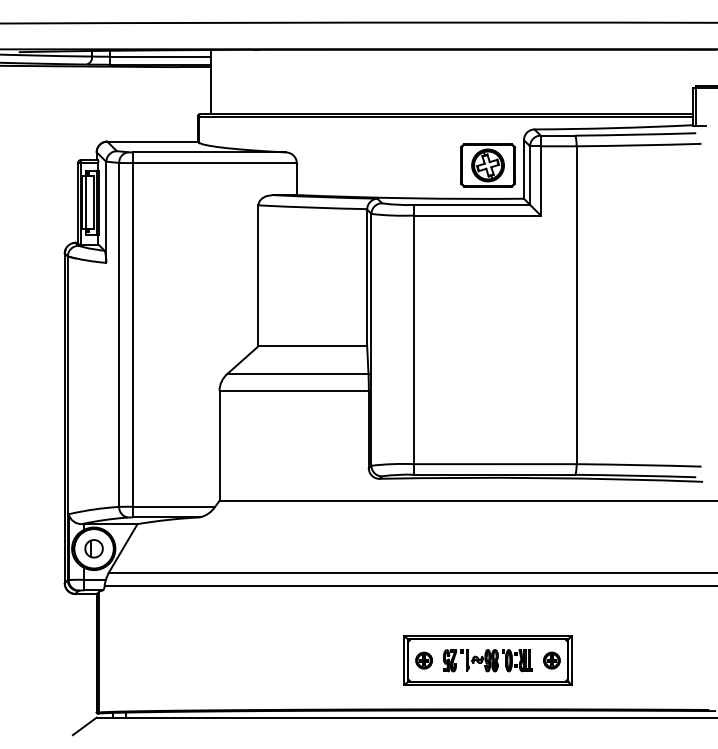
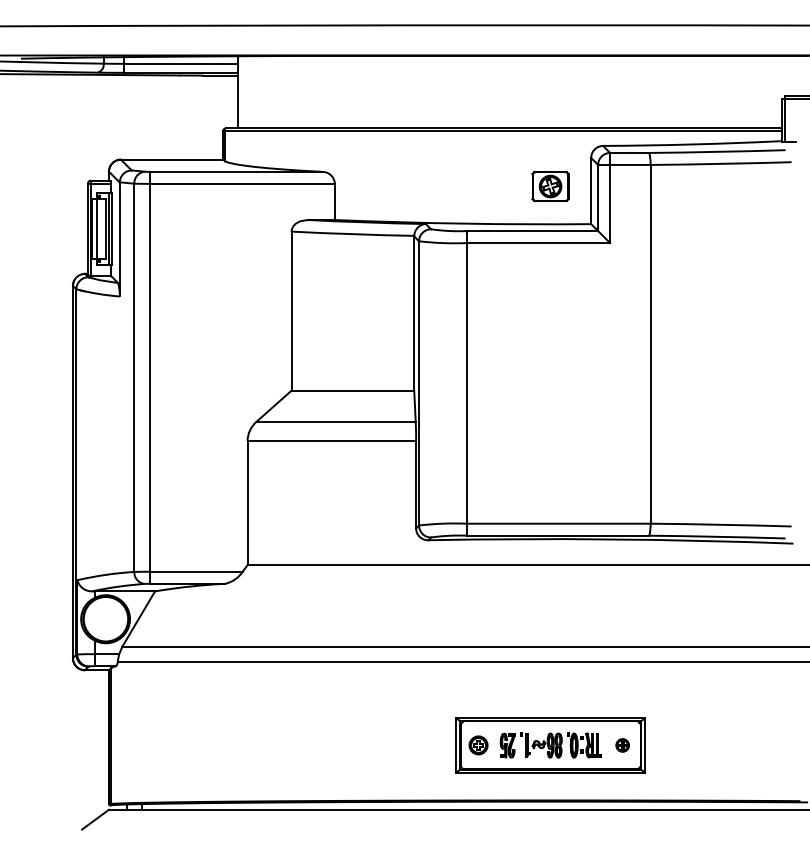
part: (487, 165) -> (550, 186), size x0.6
part: (93, 548) -> (105, 618), removed
part: (551, 660) -> (622, 745), size x0.7

